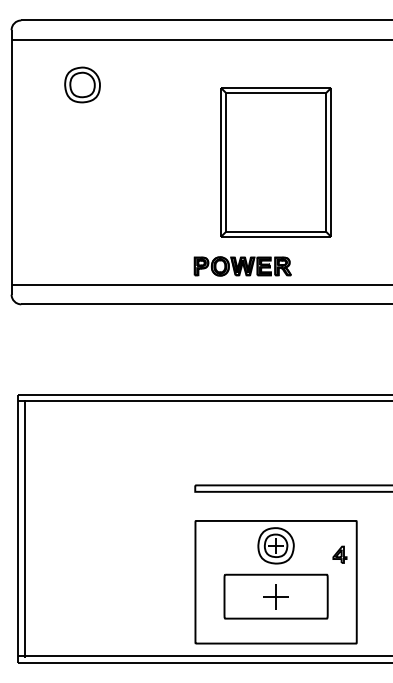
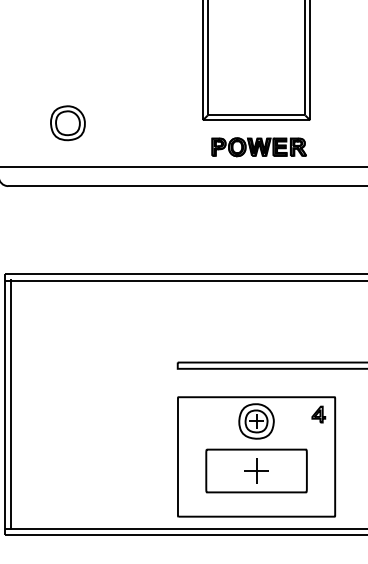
part: (82, 239) -> (67, 122), added
part: (242, 266) -> (258, 147), moved
part: (339, 554) -> (318, 414), moved

